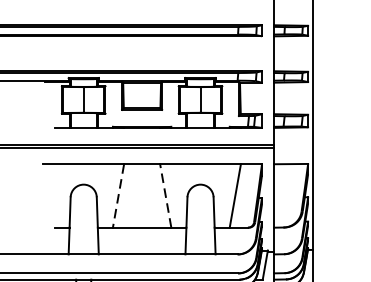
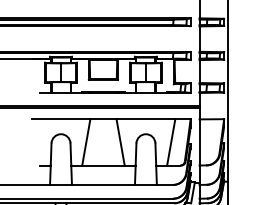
line: (165, 194) -> (120, 141), dashed -> solid
line: (118, 196) -> (86, 142), dashed -> solid

